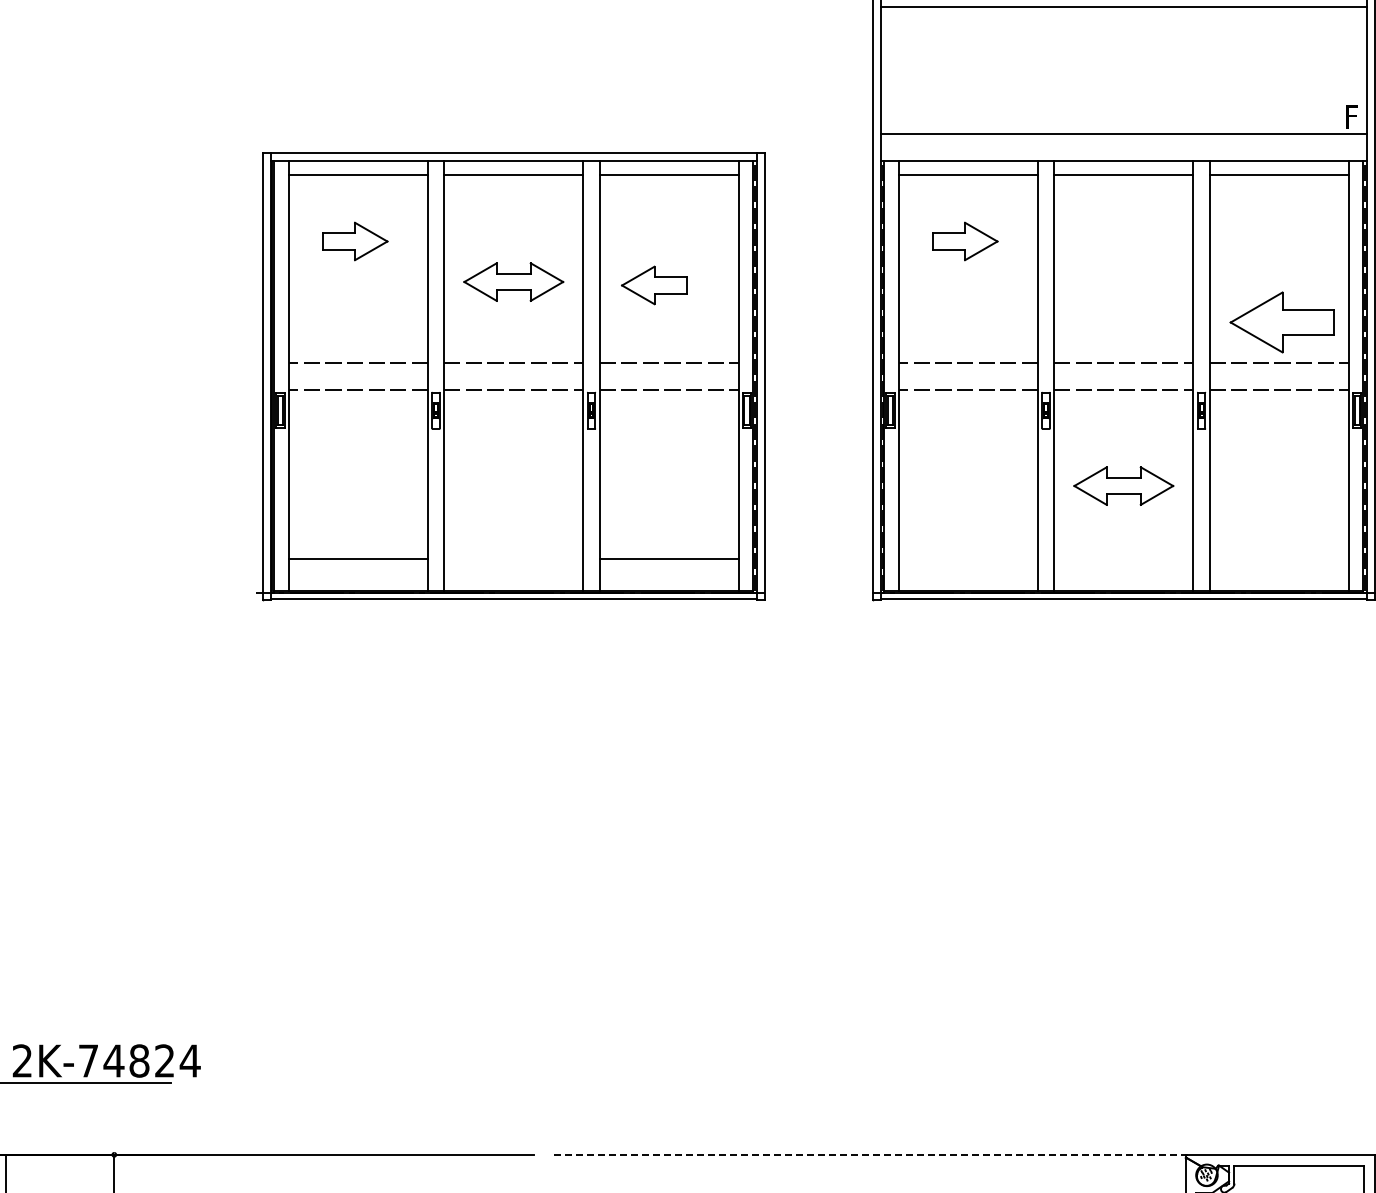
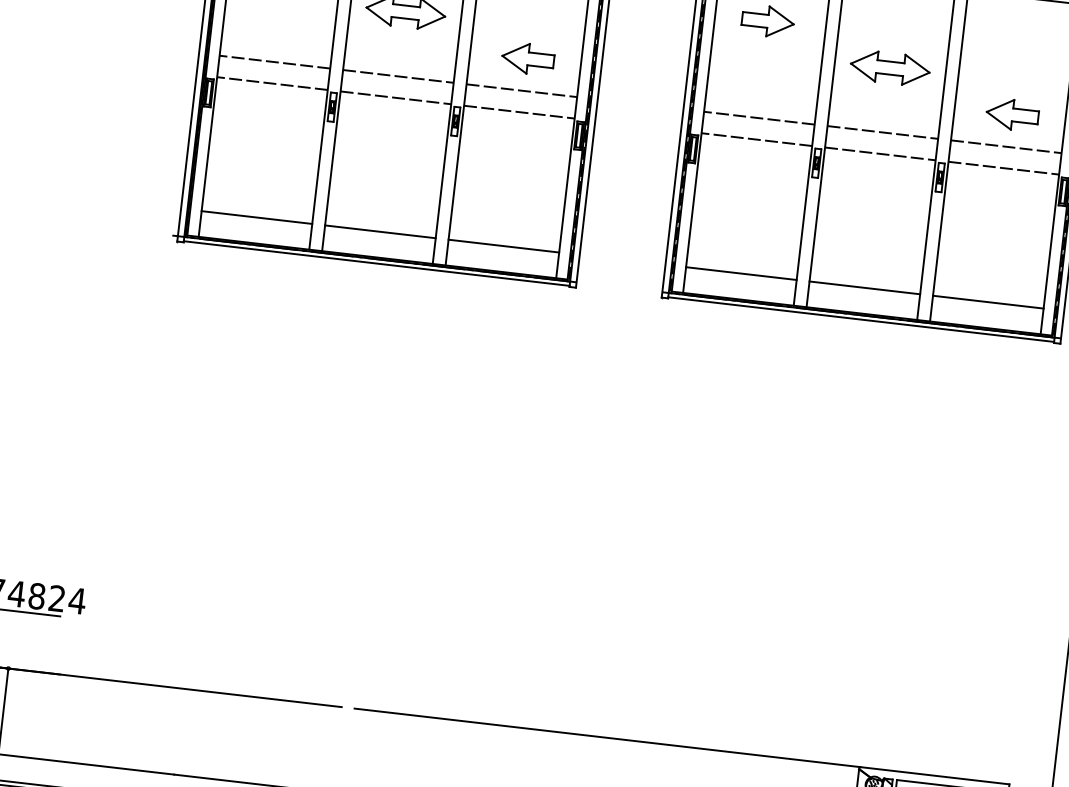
part: (654, 285) -> (528, 58), moved
part: (1282, 322) -> (1012, 114), size x0.62
part: (1123, 485) -> (890, 67), moved
line: (513, 558) -> (380, 231), added
line: (967, 558) -> (740, 273), added
line: (1123, 558) -> (864, 287), added
line: (1278, 558) -> (987, 301), added
line: (868, 1154) -> (607, 737), dashed -> solid

